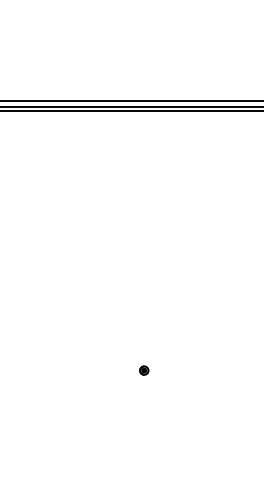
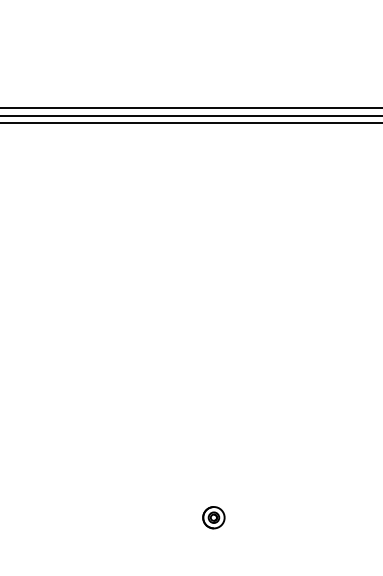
part: (144, 370) -> (214, 517), size x1.67

